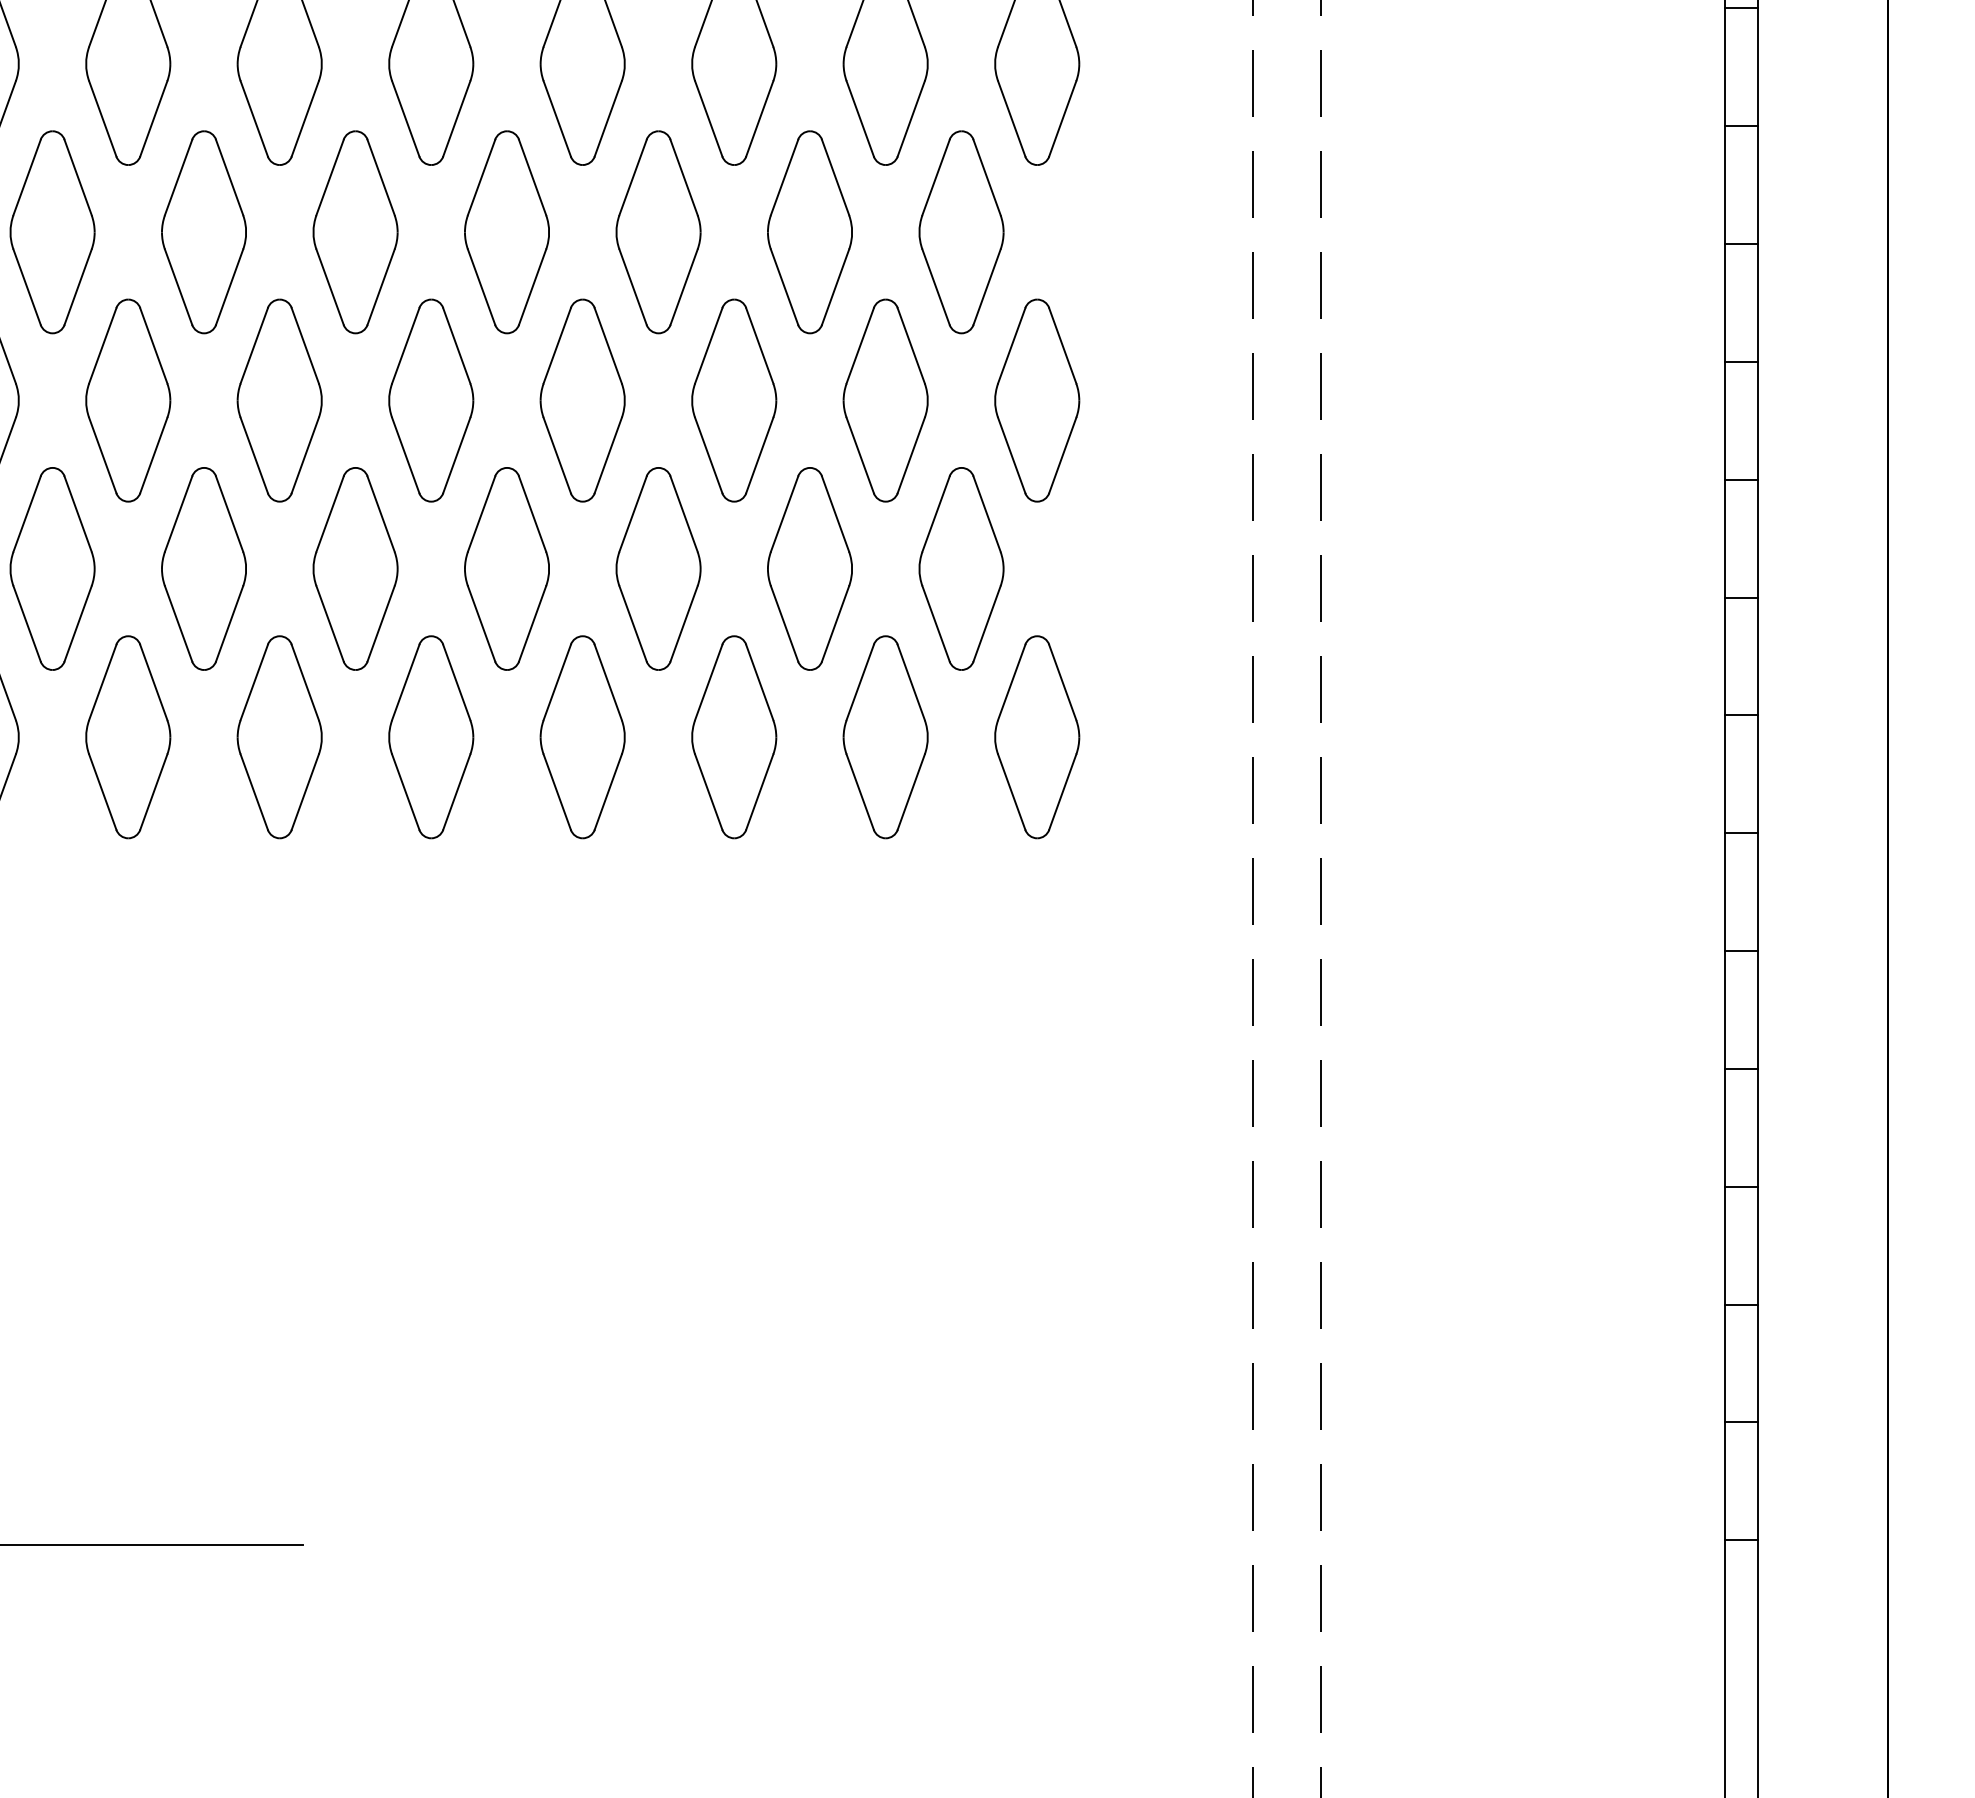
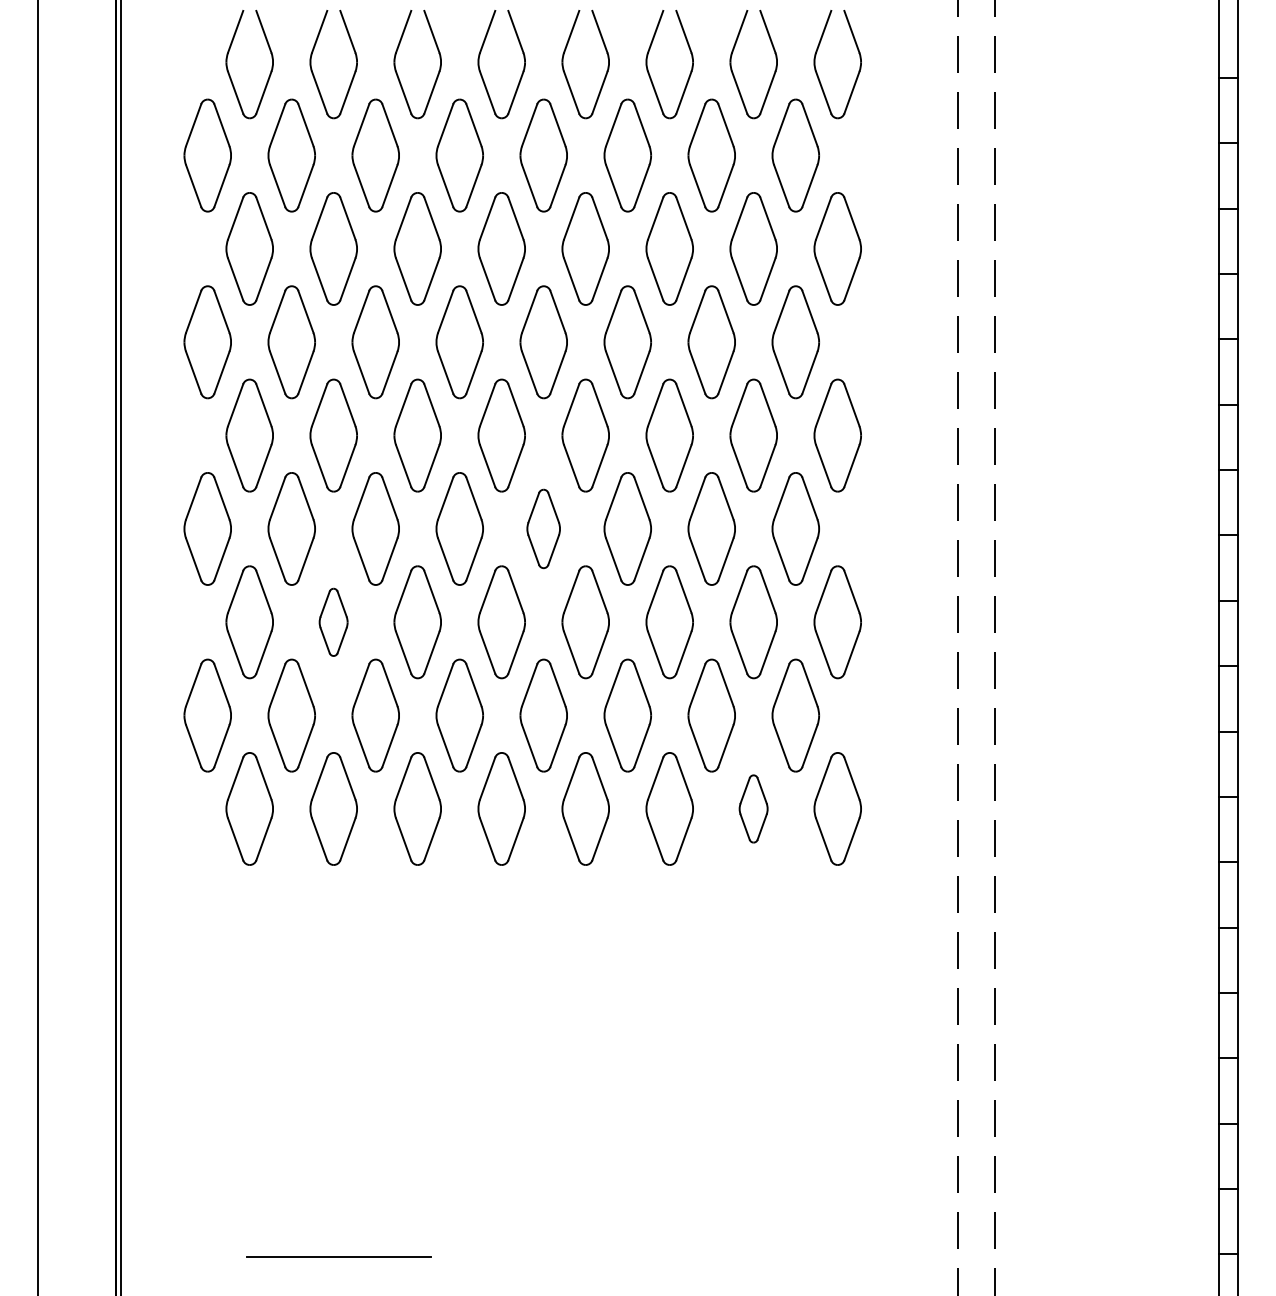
part: (506, 231) -> (543, 528), size x0.7
part: (127, 400) -> (333, 622), size x0.6
part: (885, 736) -> (753, 808), size x0.6

